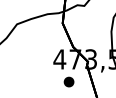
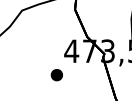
part: (68, 81) -> (56, 74), moved

